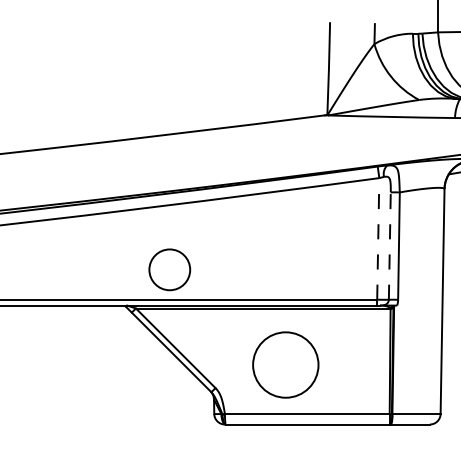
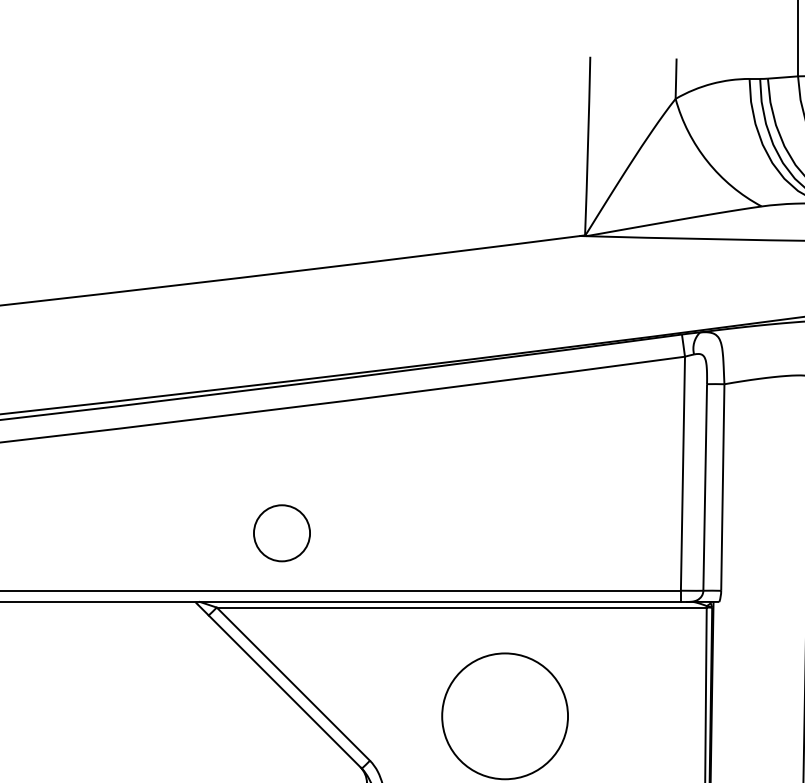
line: (378, 238) -> (683, 472), dashed -> solid
line: (389, 246) -> (704, 488), dashed -> solid
circle: (169, 269) -> (281, 532), size x0.71

